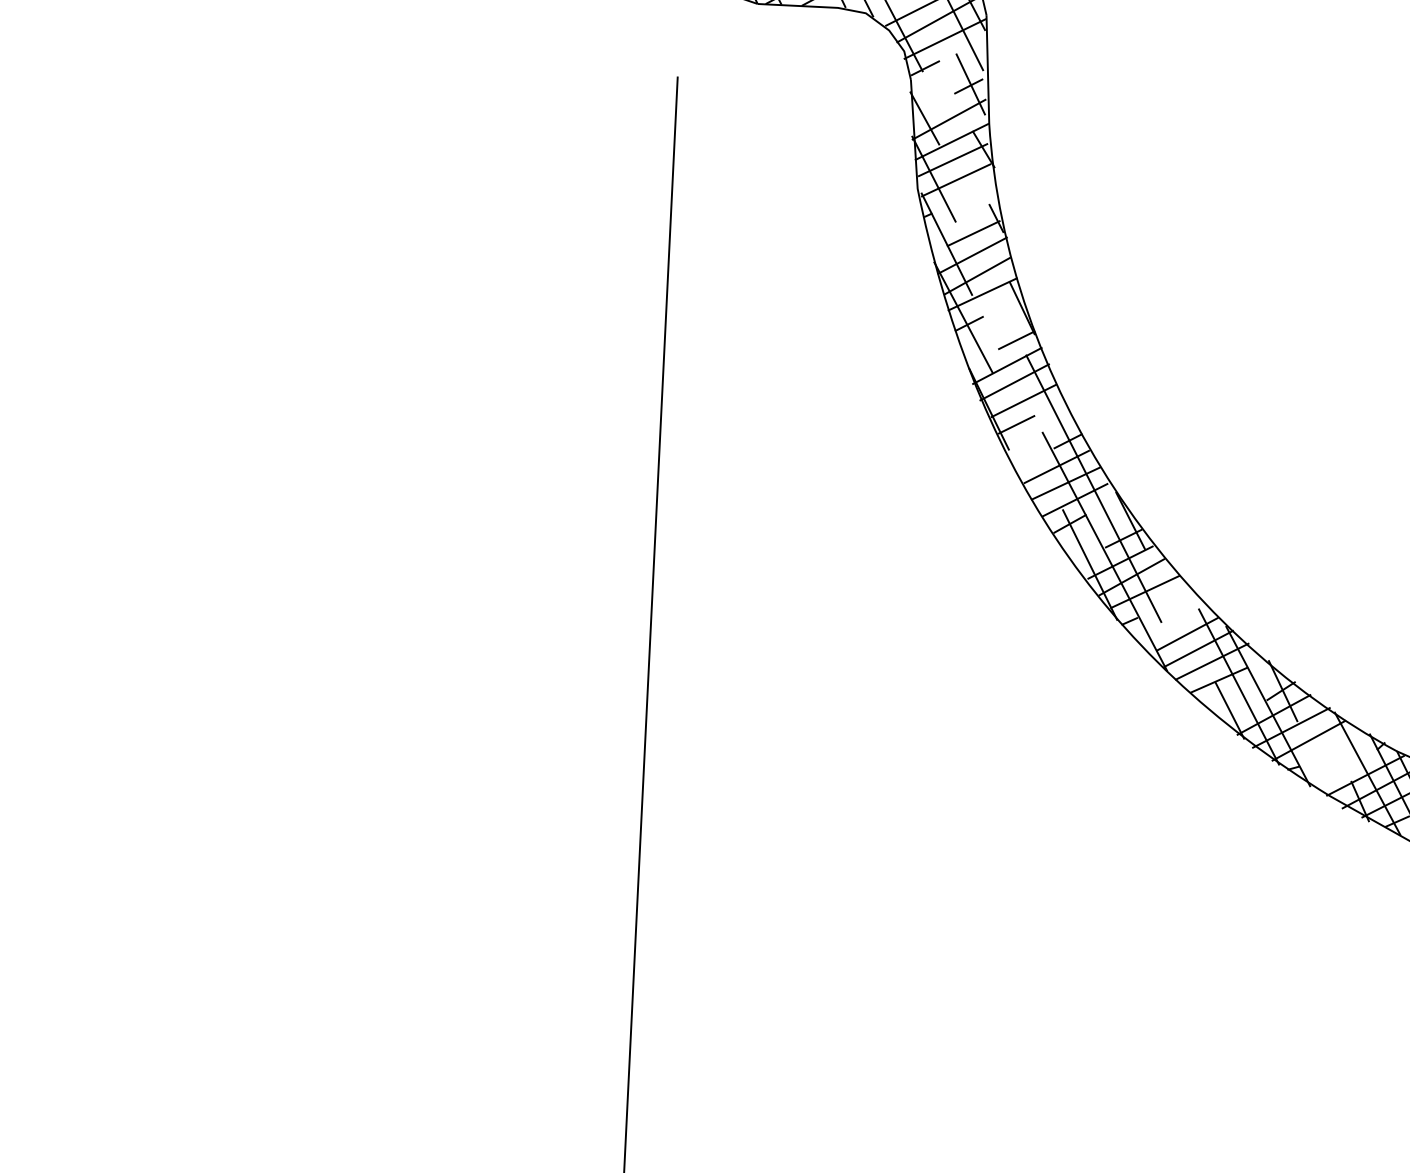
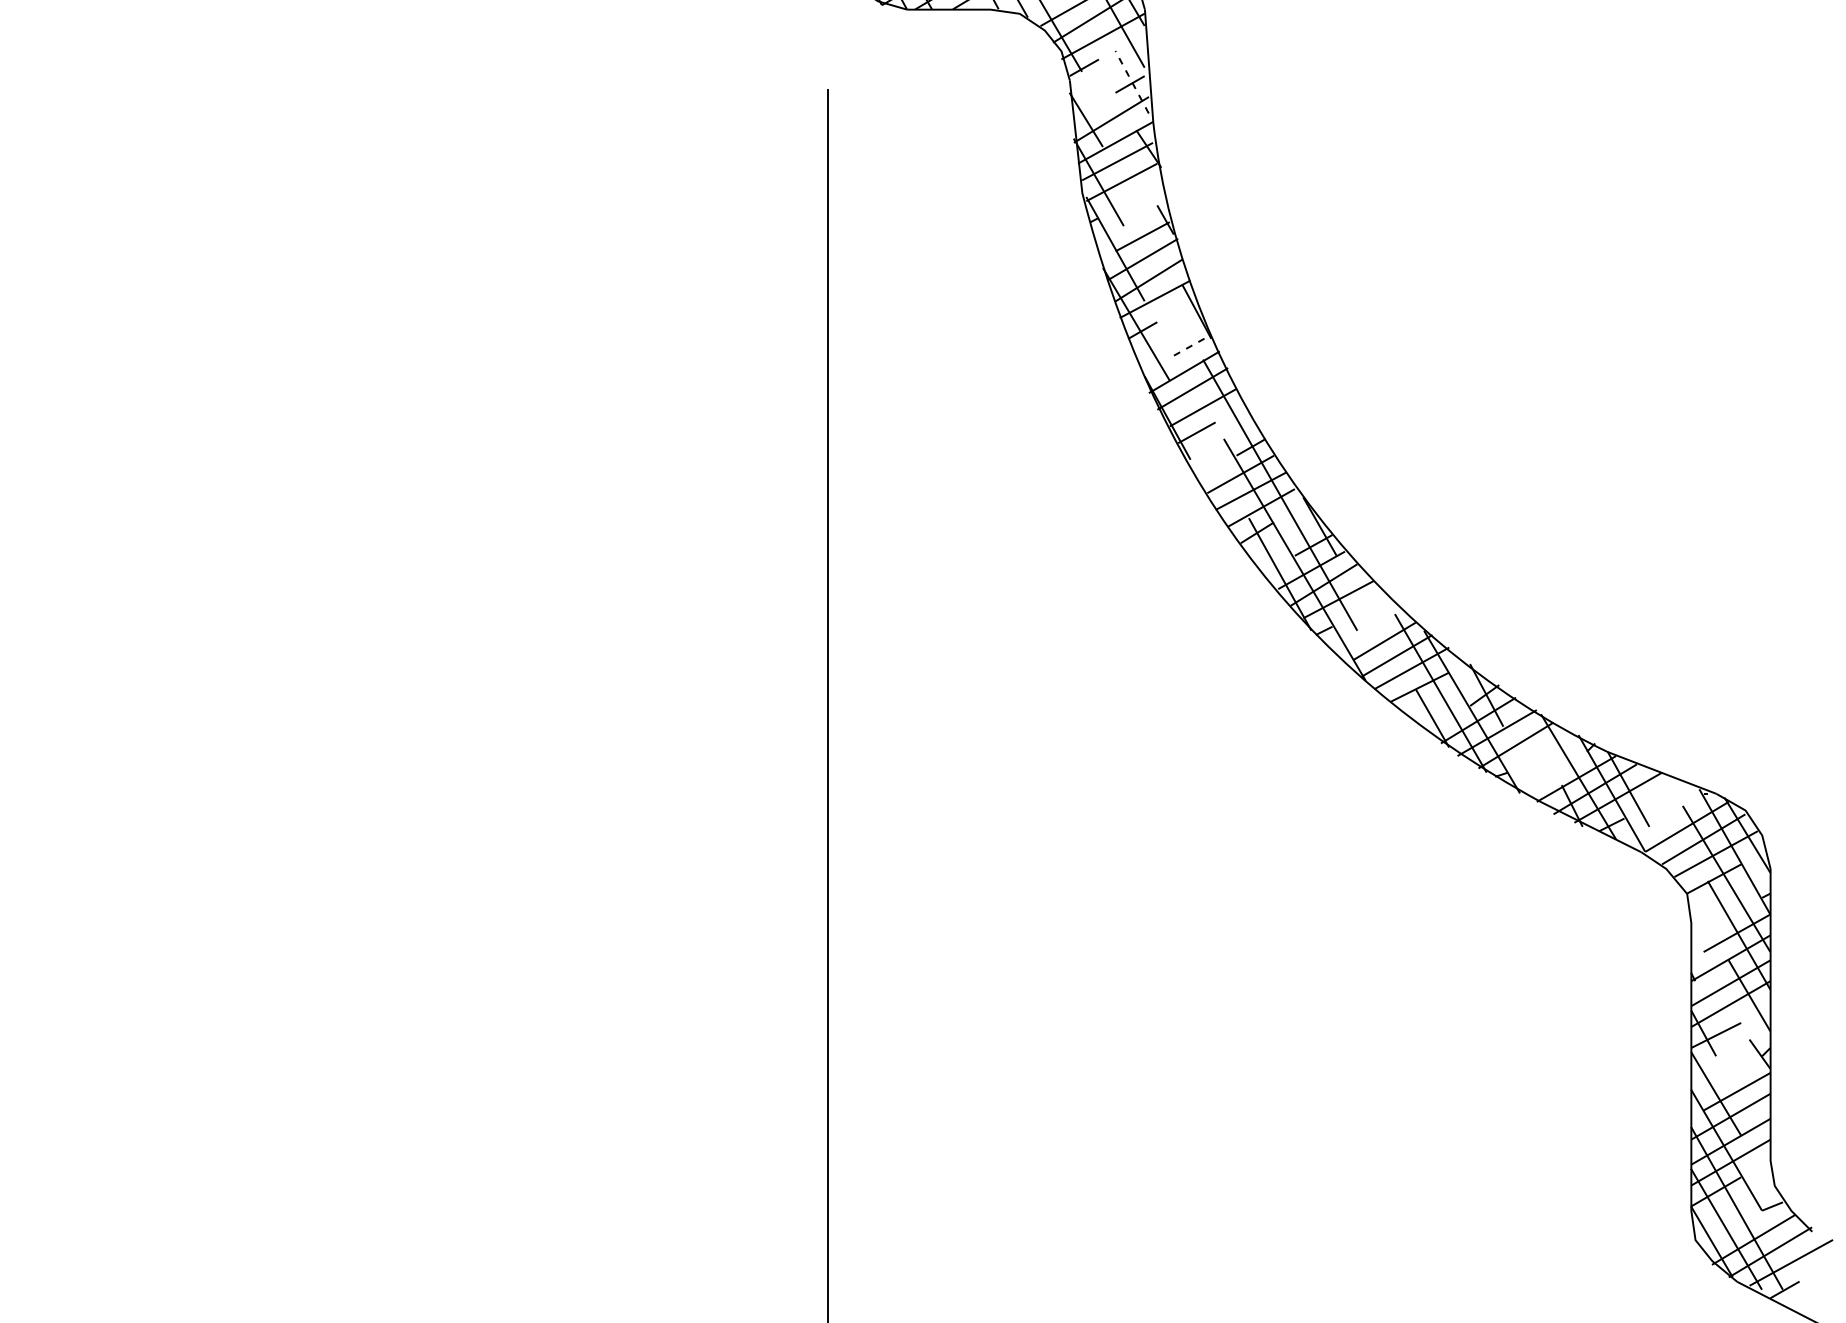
line: (970, 83) -> (1131, 81), solid -> dashed
line: (1017, 339) -> (1193, 344), solid -> dashed

